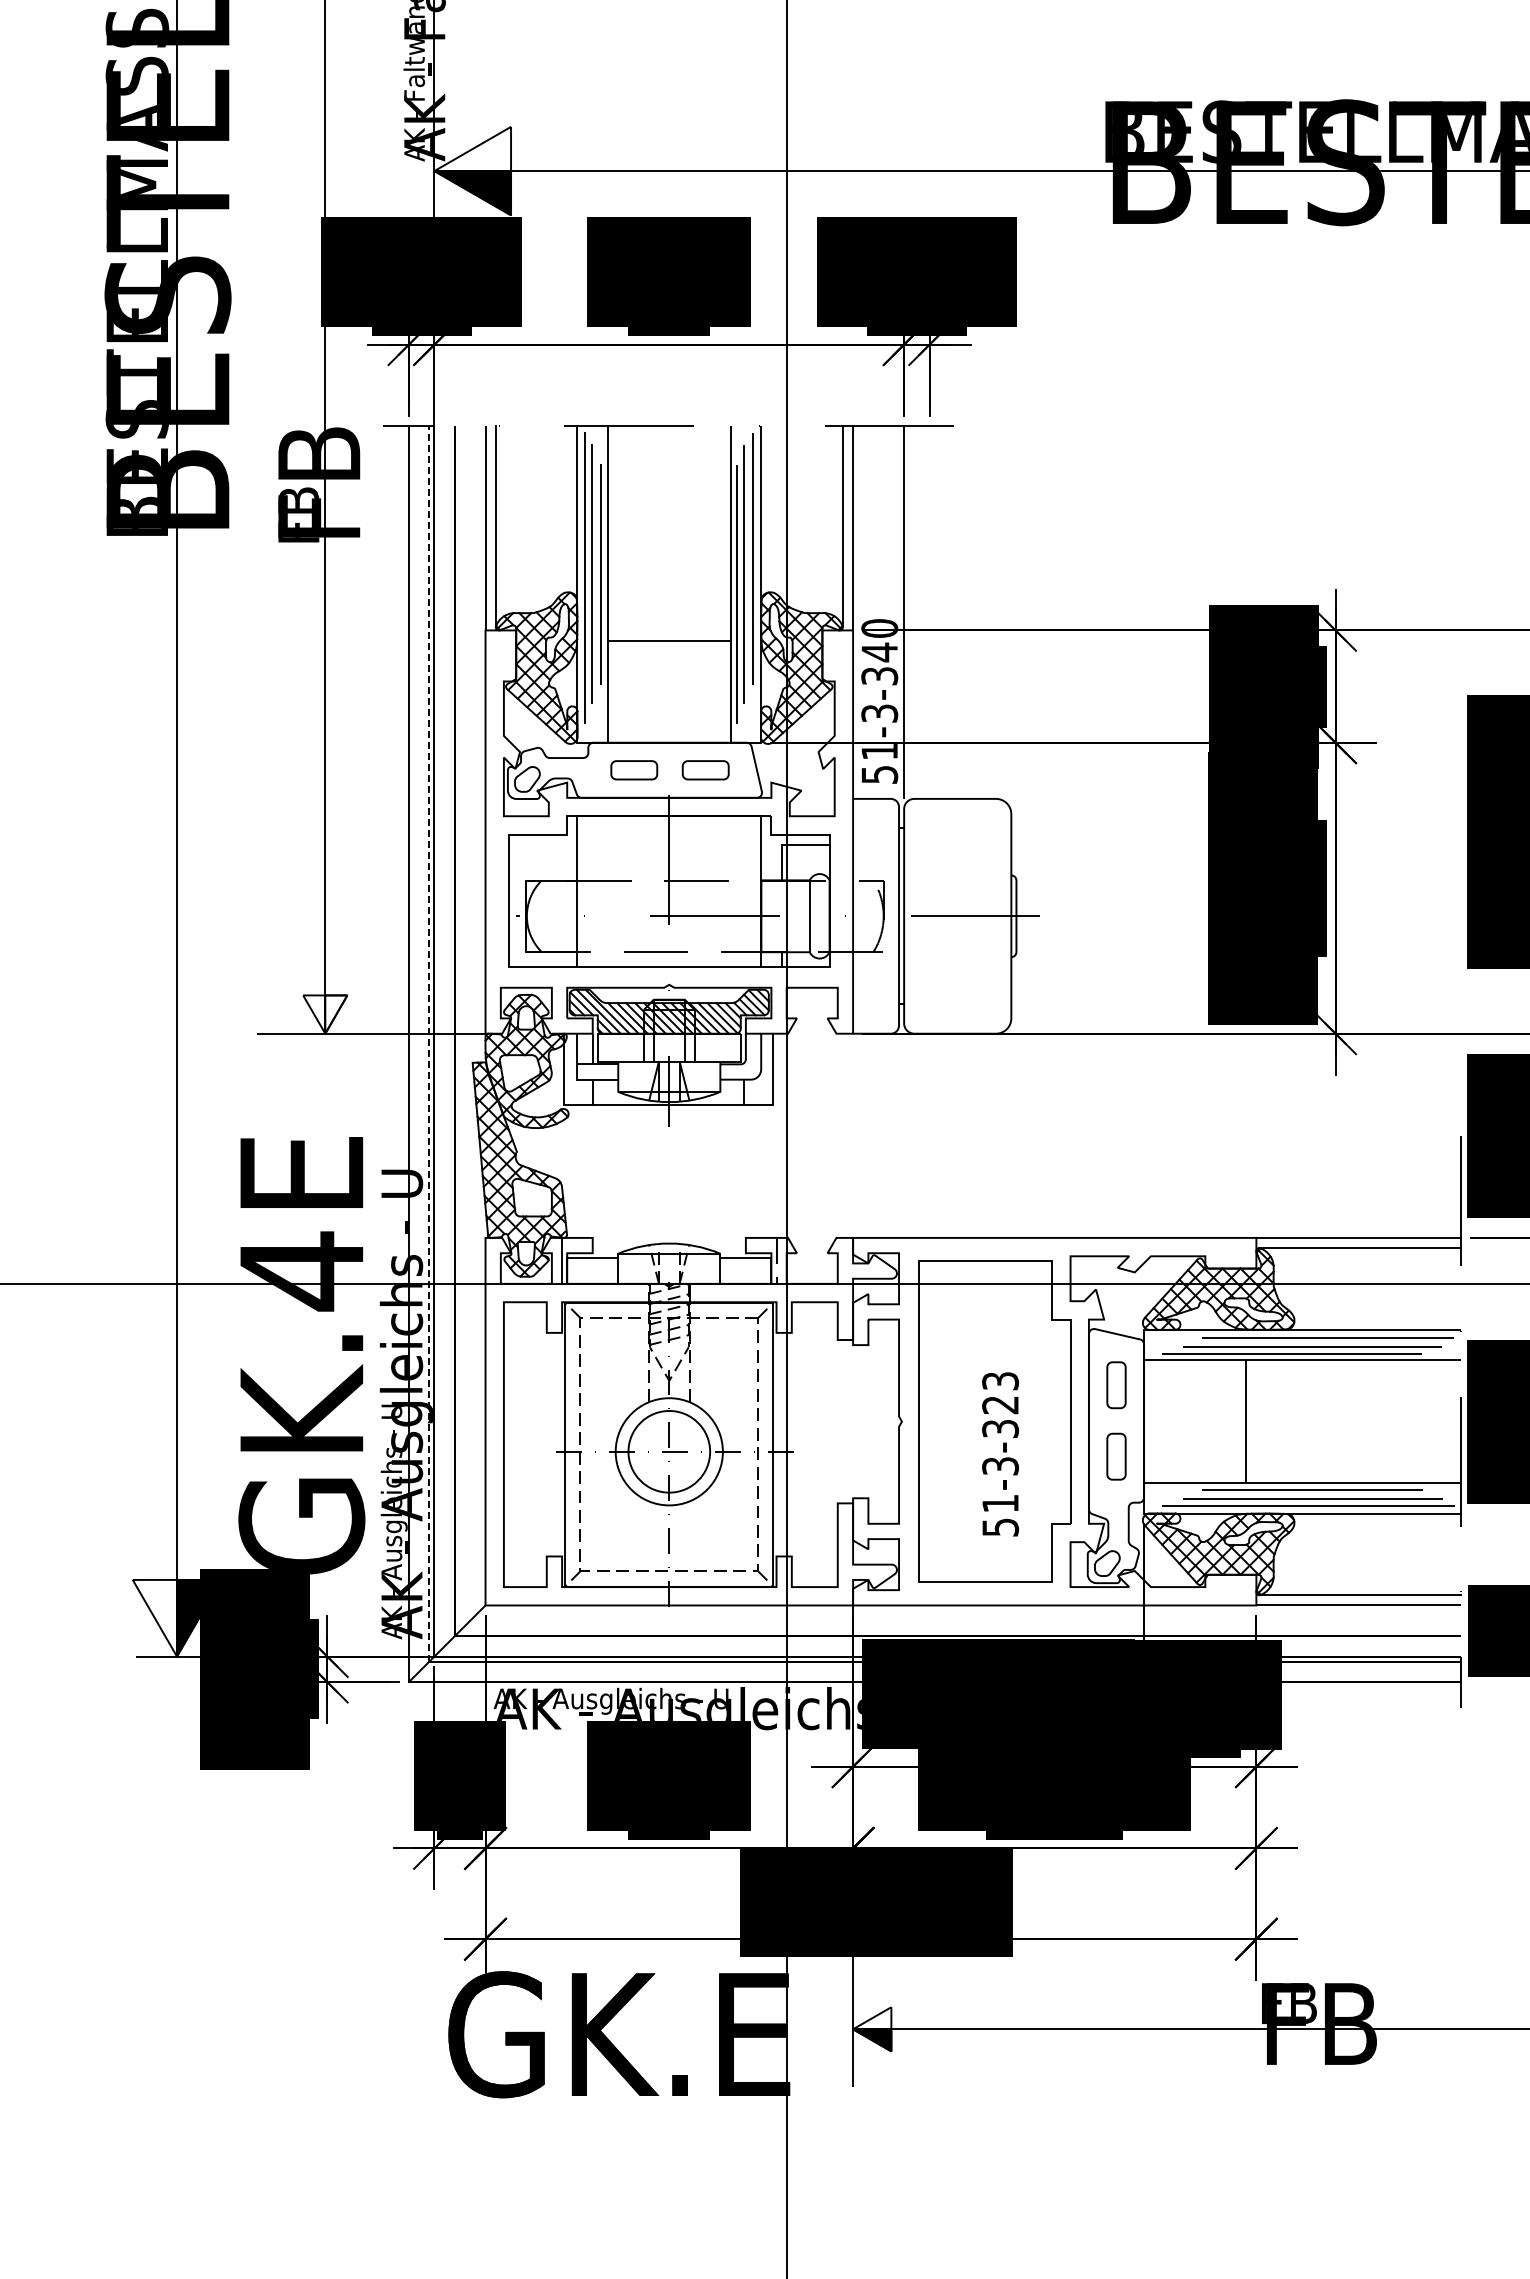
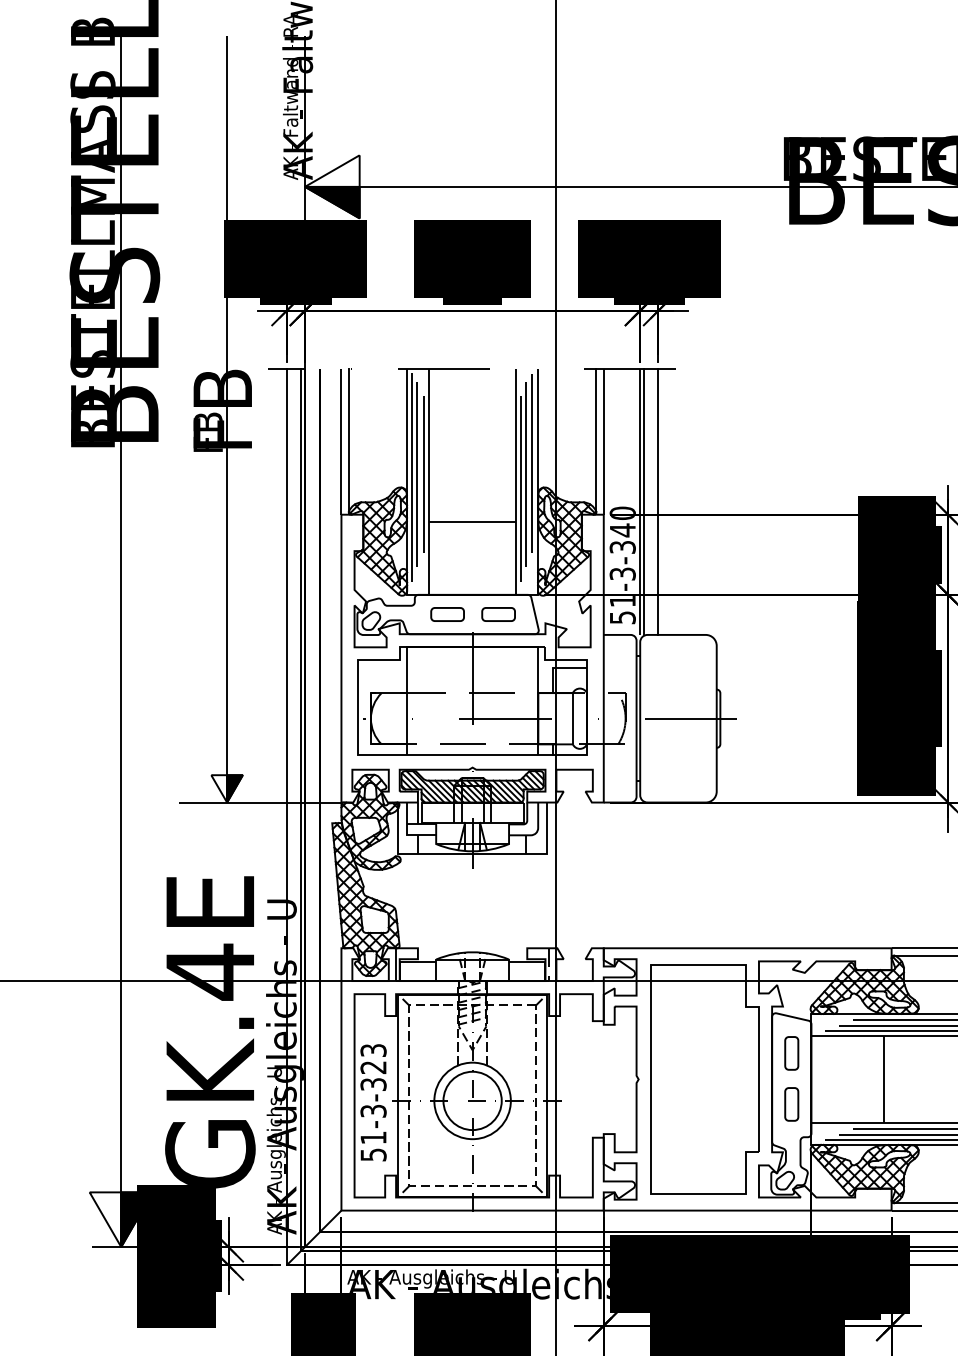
line: (909, 612) -> (644, 501), added
line: (929, 612) -> (658, 501), added
fill: (336, 1014) -> (235, 788), added
line: (429, 1043) -> (301, 809), dashed -> solid
text: (1000, 1454) -> (373, 1102), moved

